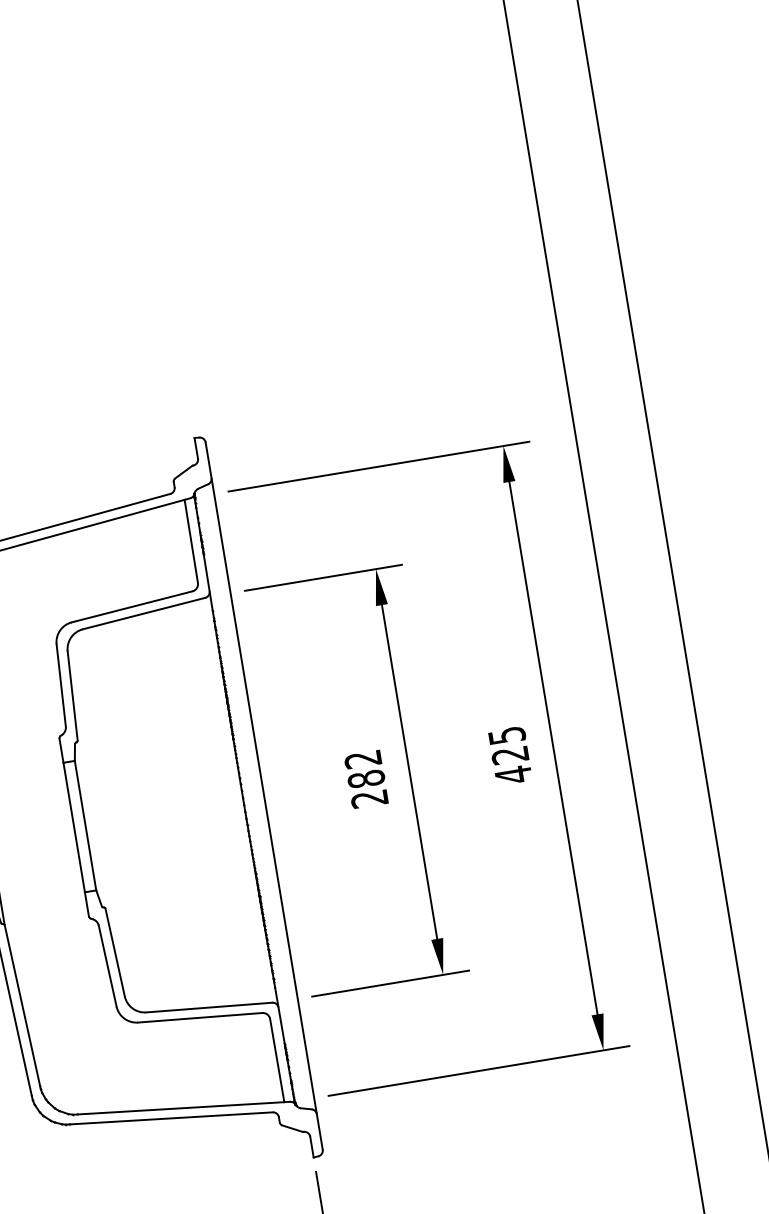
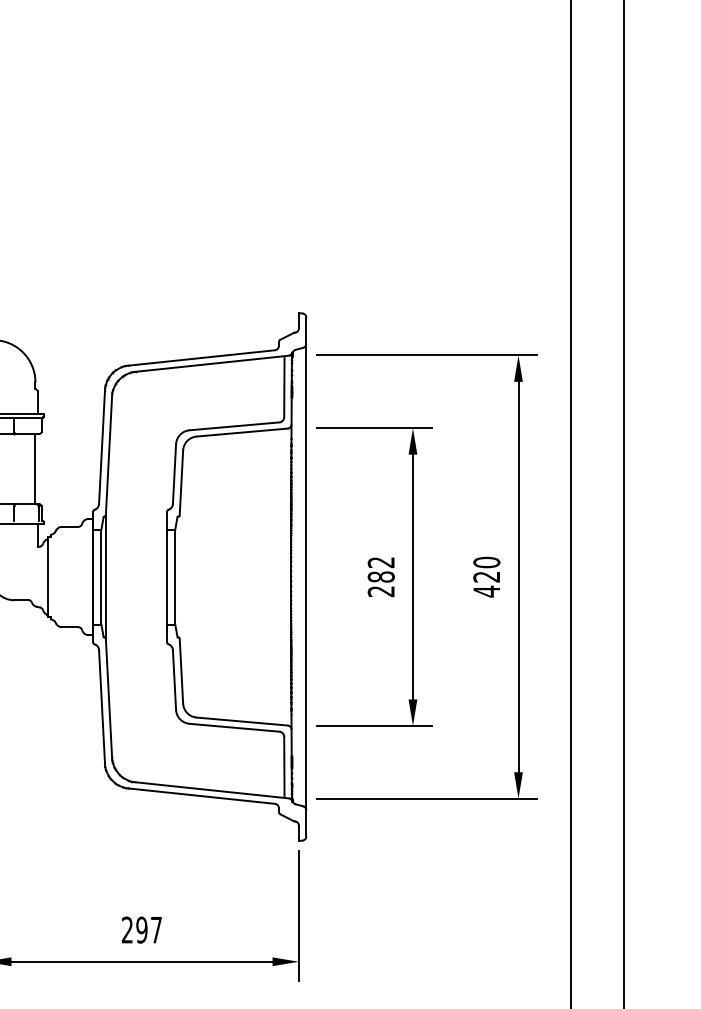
text: (506, 735) -> (486, 562), 425 -> 420

